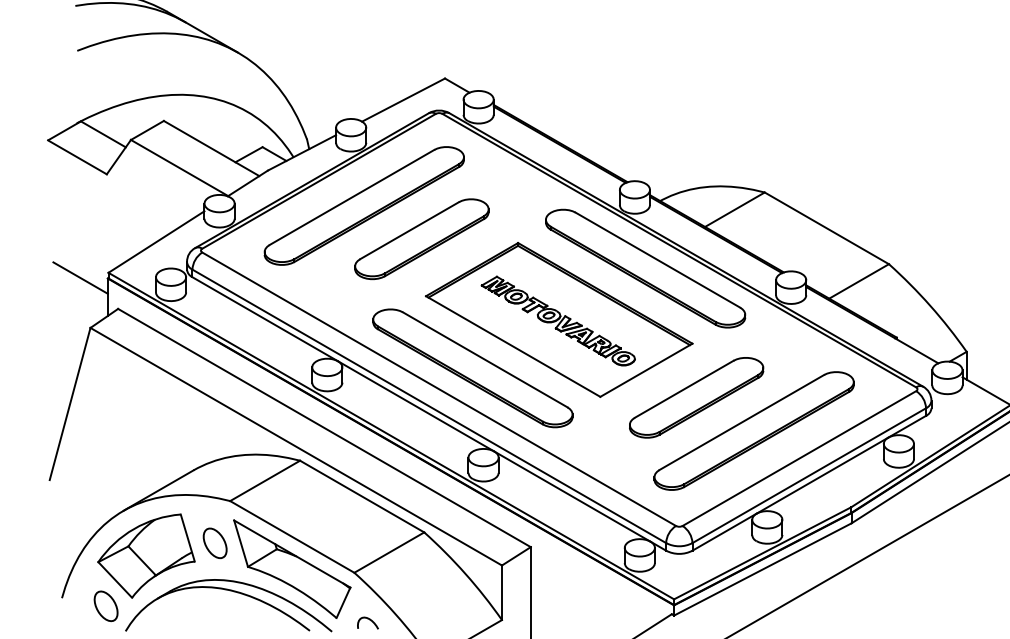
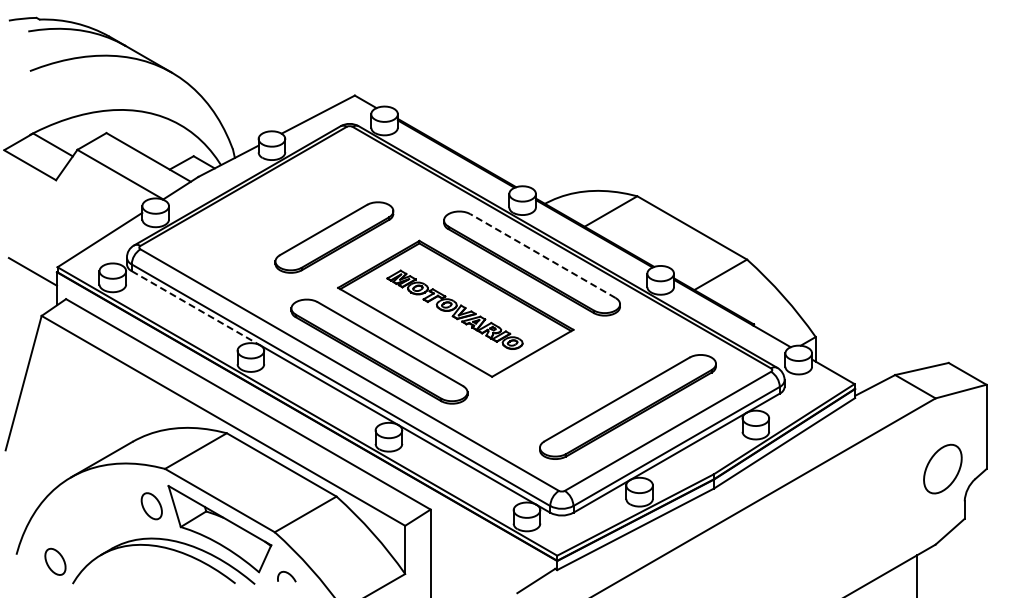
part: (364, 206) -> (283, 208), removed
line: (657, 260) -> (542, 256), solid -> dashed
line: (265, 319) -> (196, 308), solid -> dashed
part: (695, 397) -> (576, 377), removed
part: (145, 556) -> (90, 517), removed

